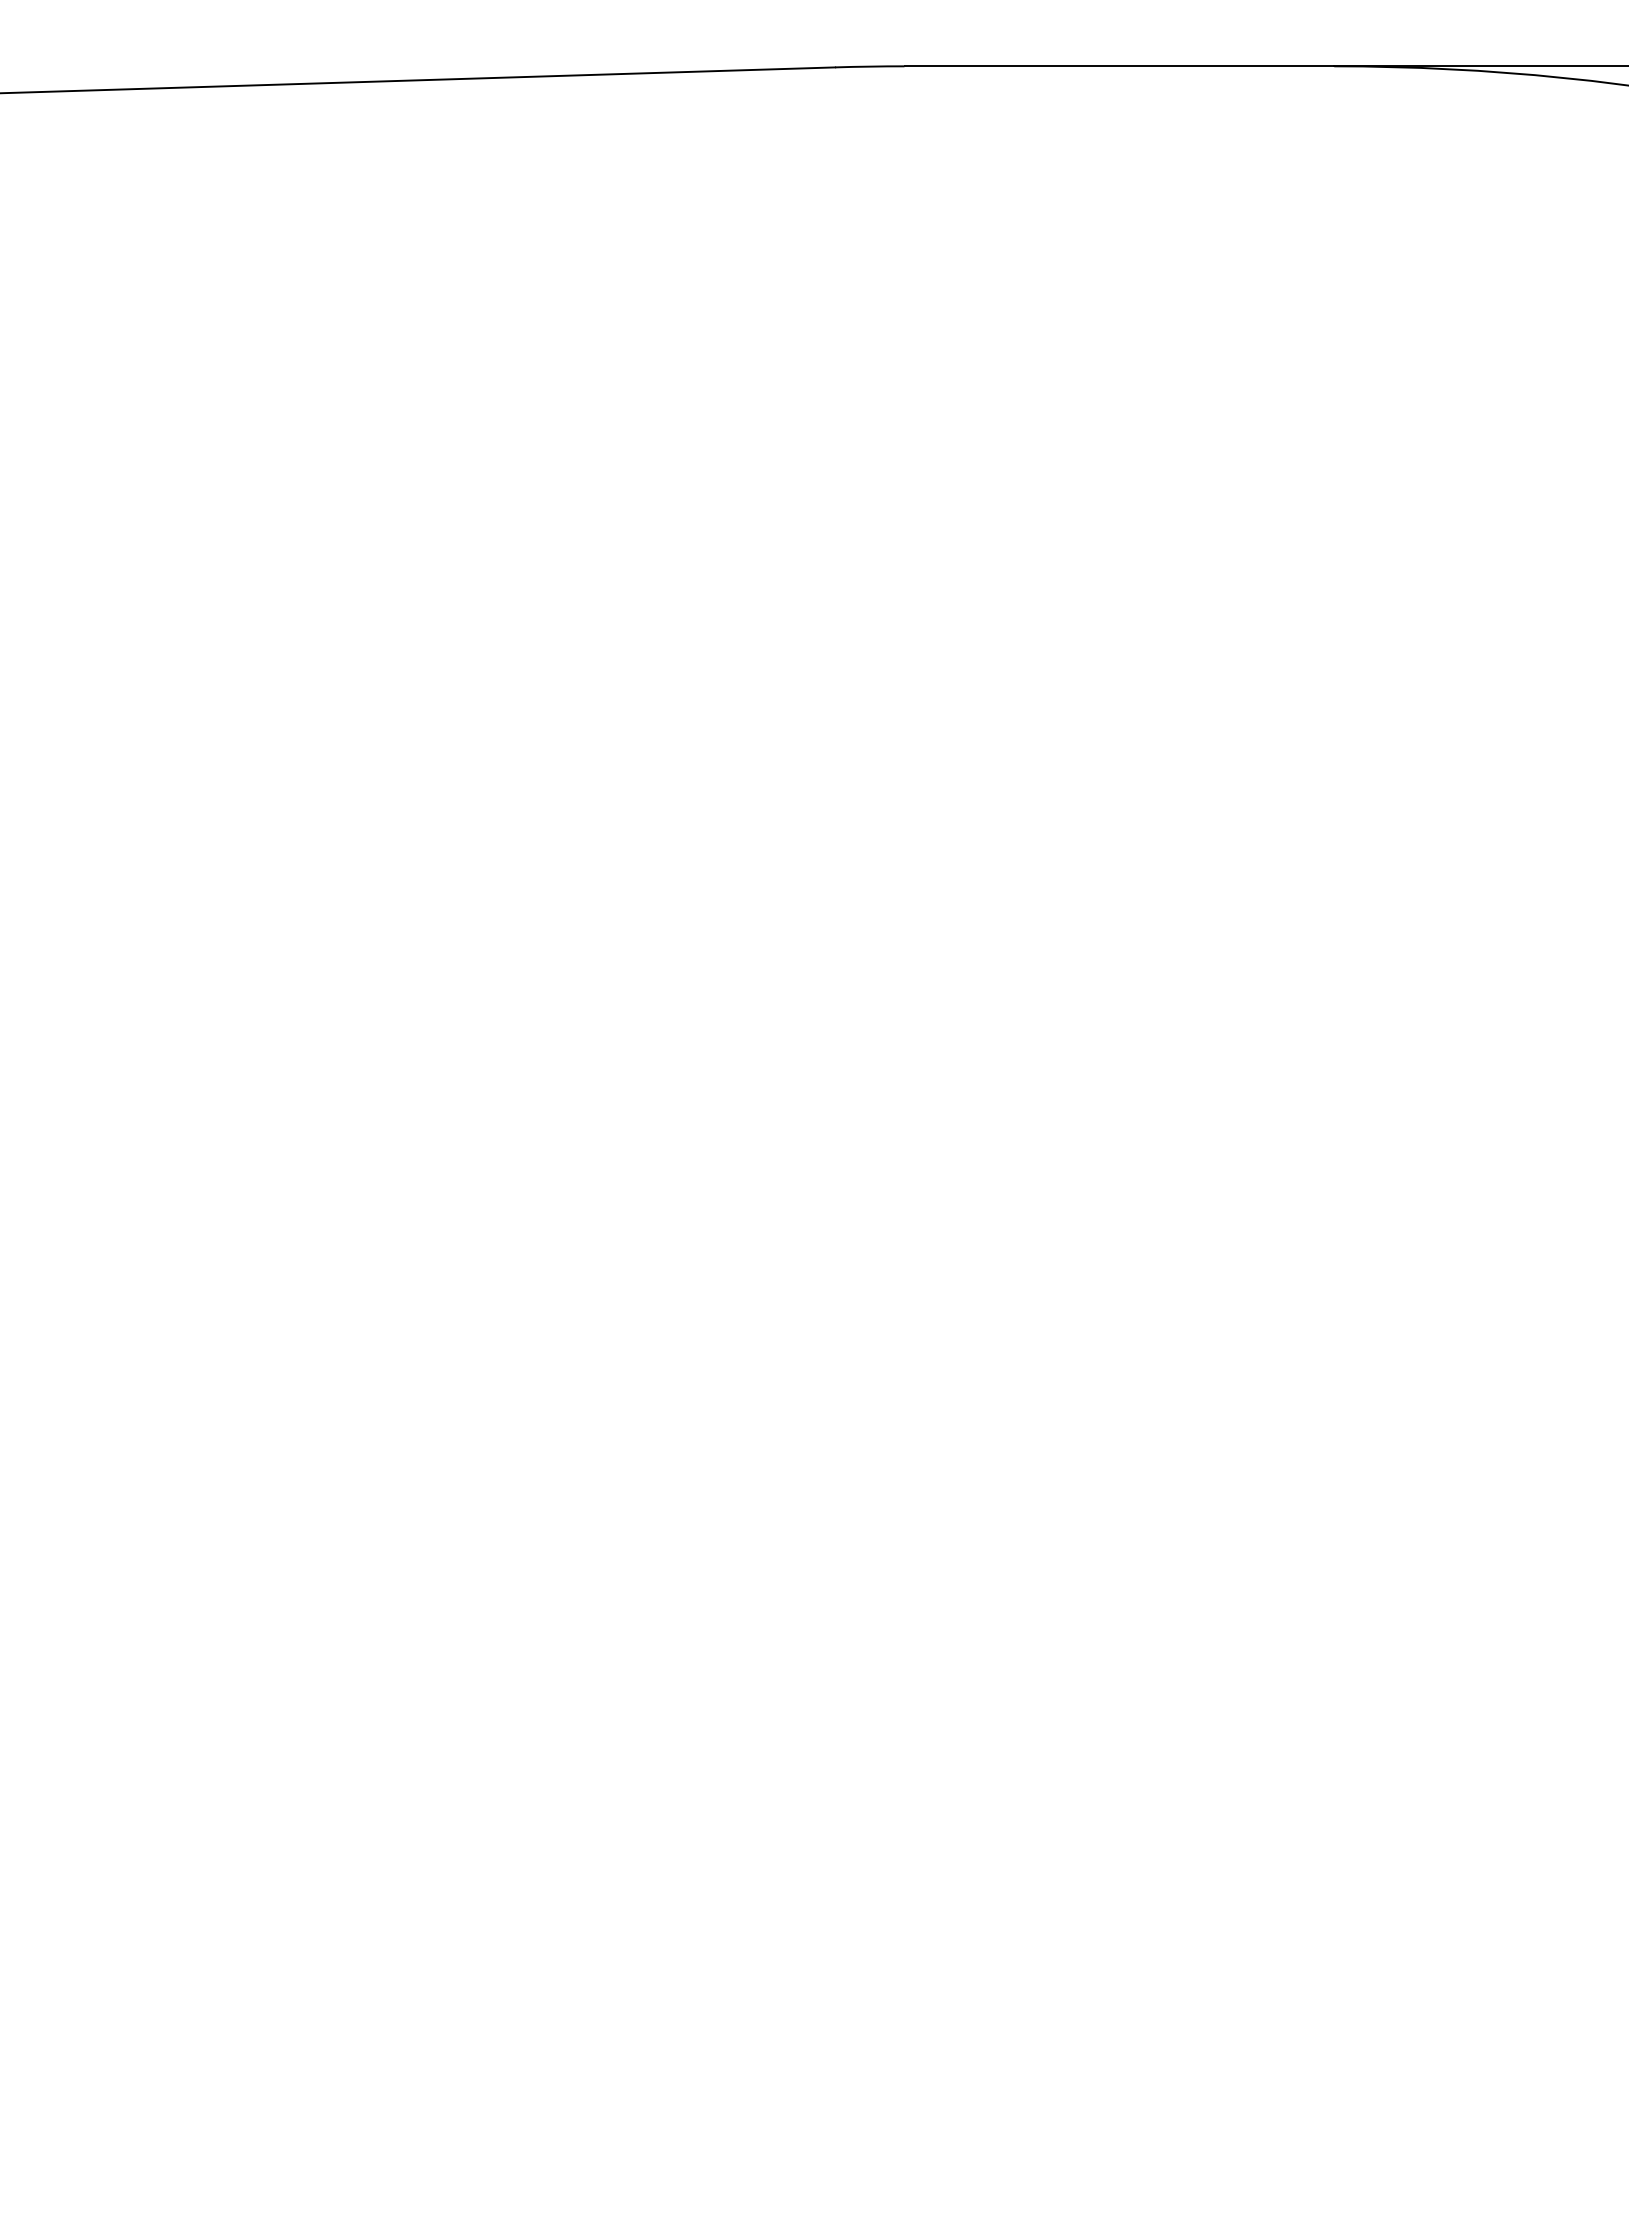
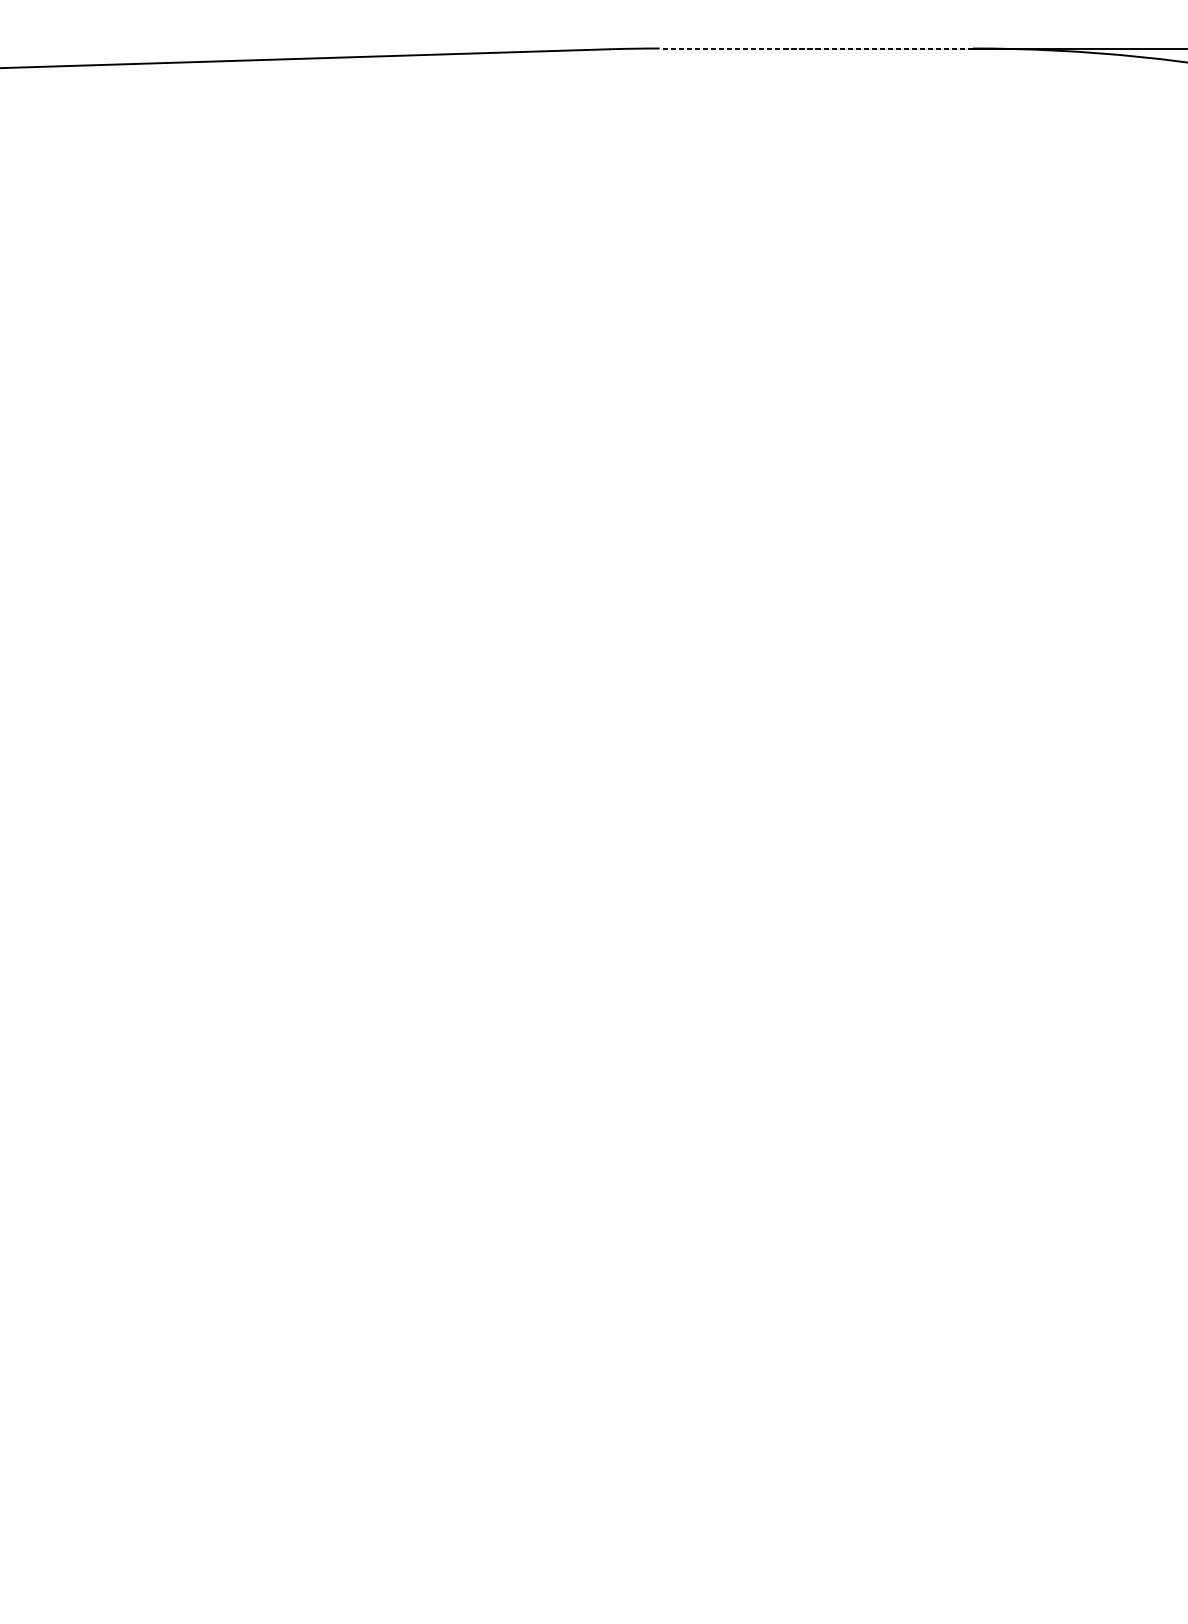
line: (1119, 66) -> (816, 48), solid -> dashed

